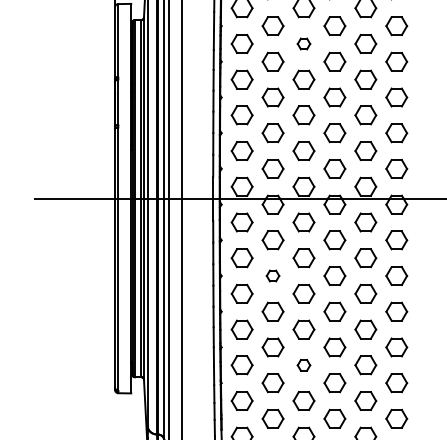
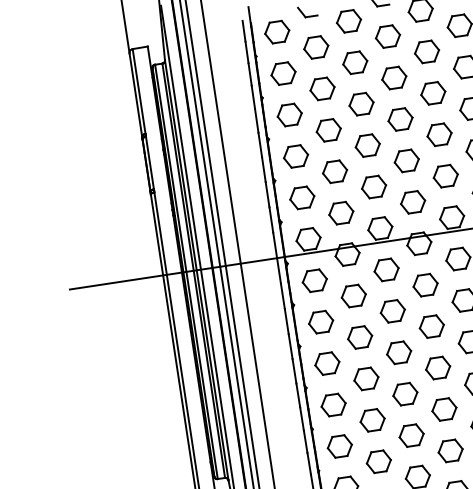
part: (303, 43) -> (354, 62), size x1.67
part: (272, 275) -> (359, 336), size x1.67
part: (303, 365) -> (411, 435), size x1.67

